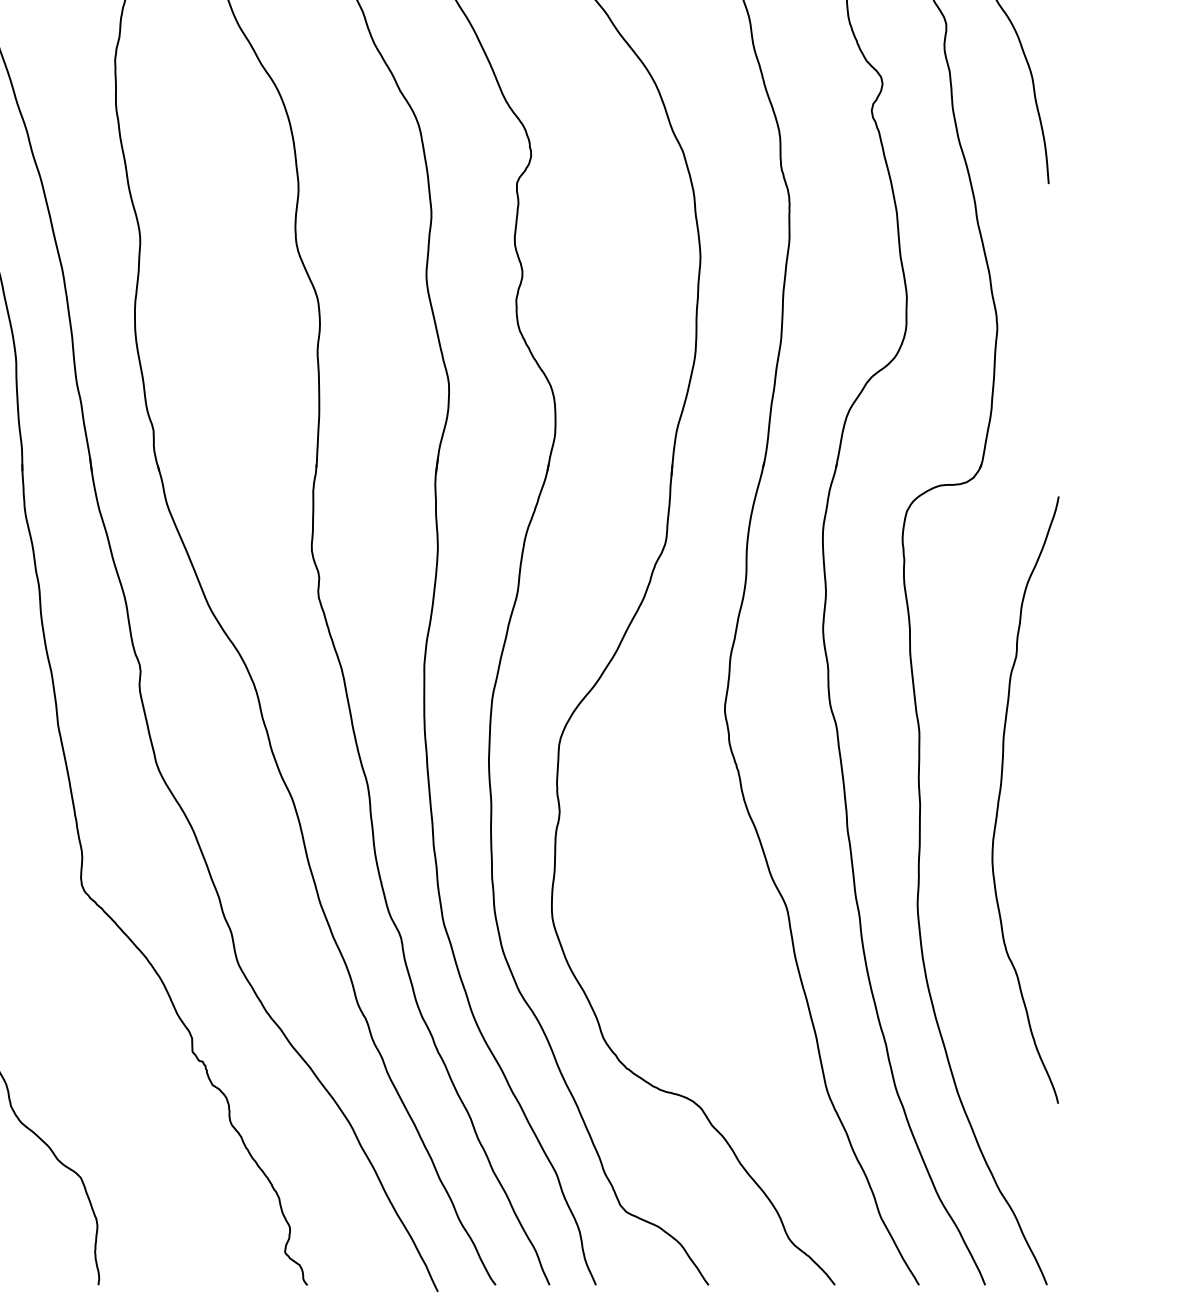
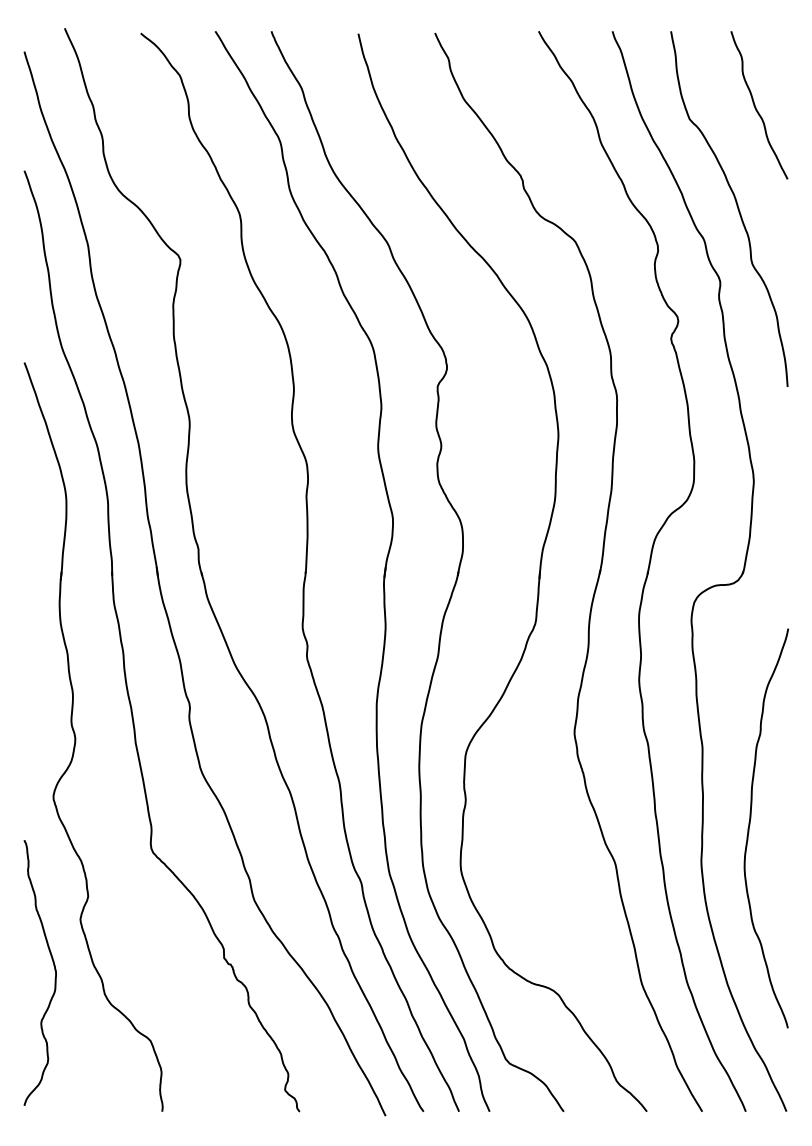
curve: (1001, 795) -> (750, 825), moved

